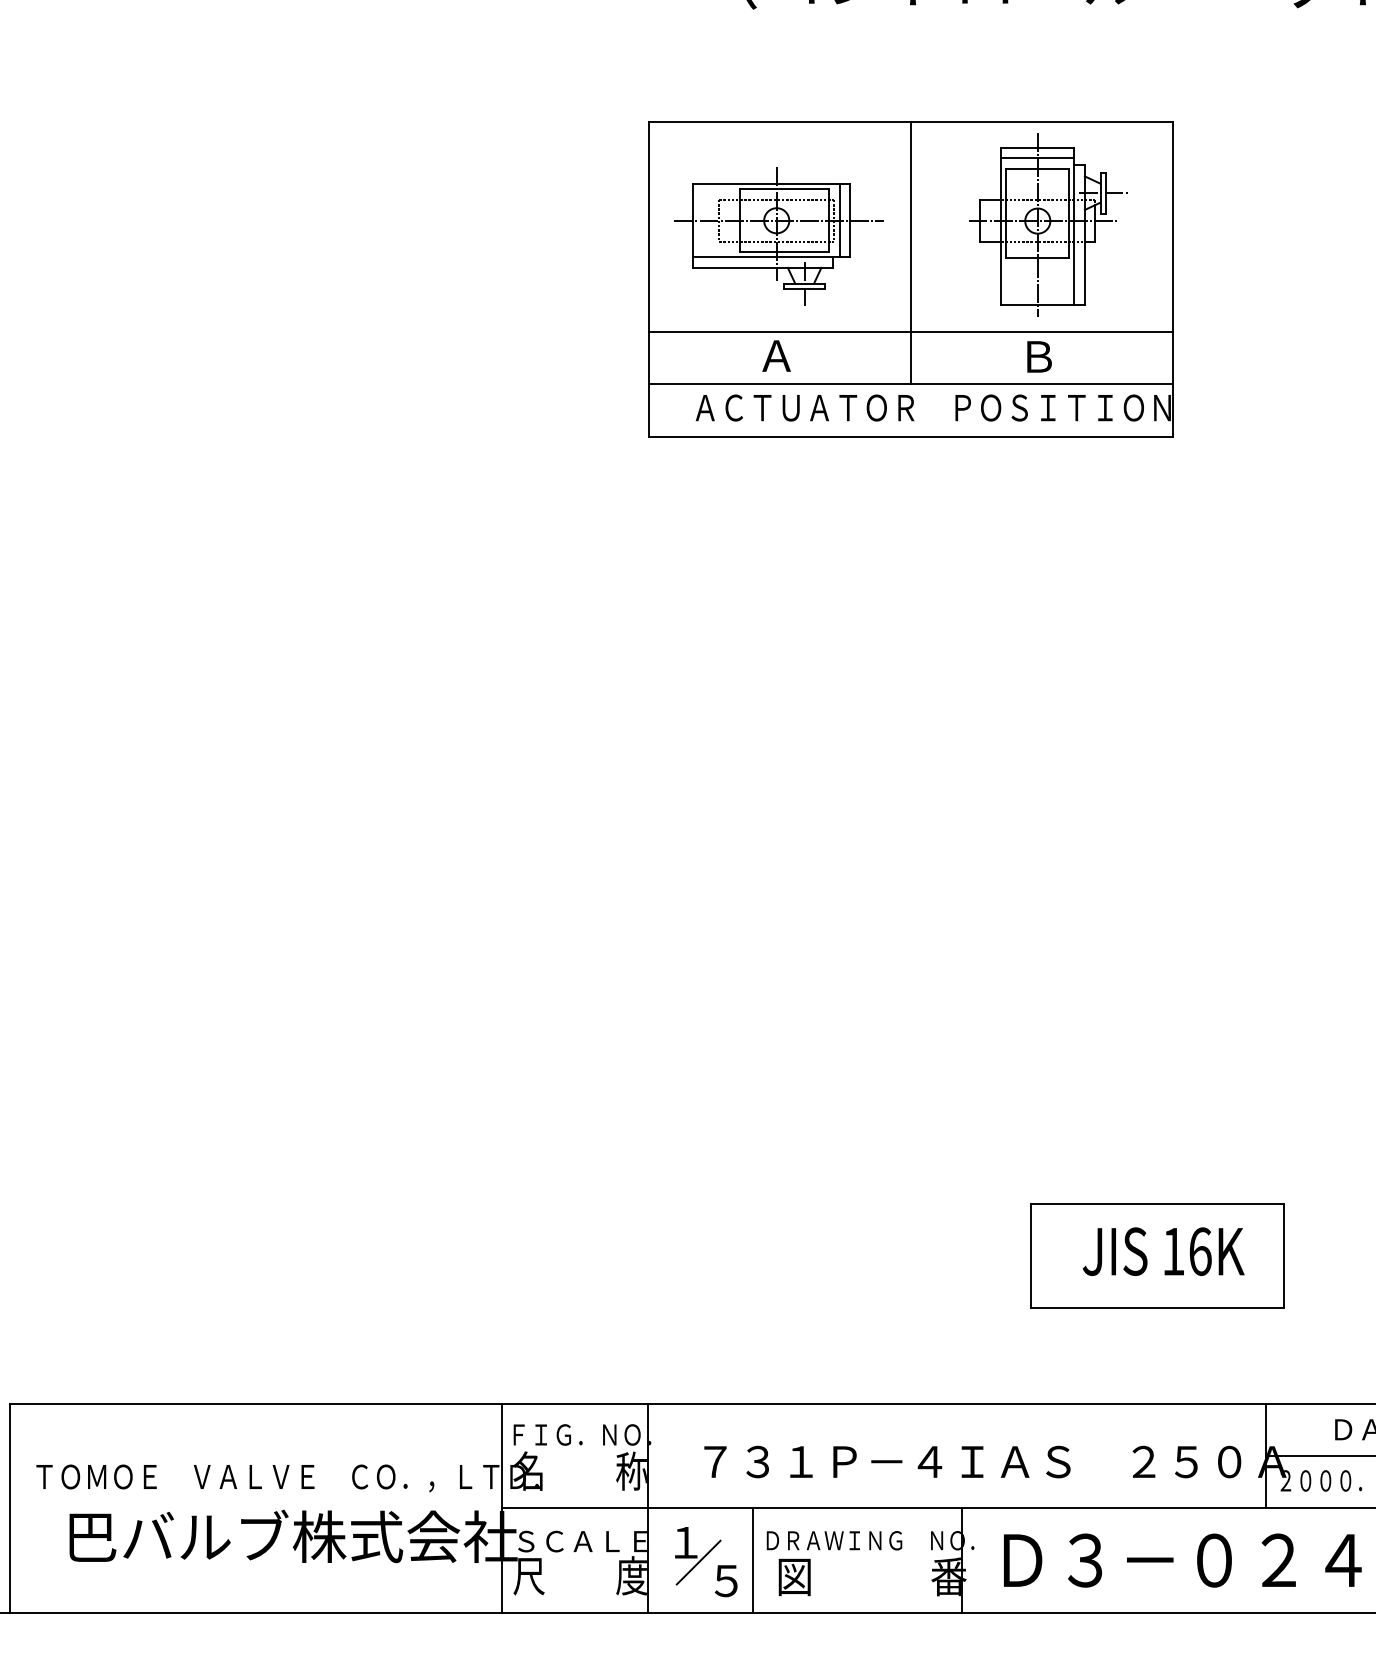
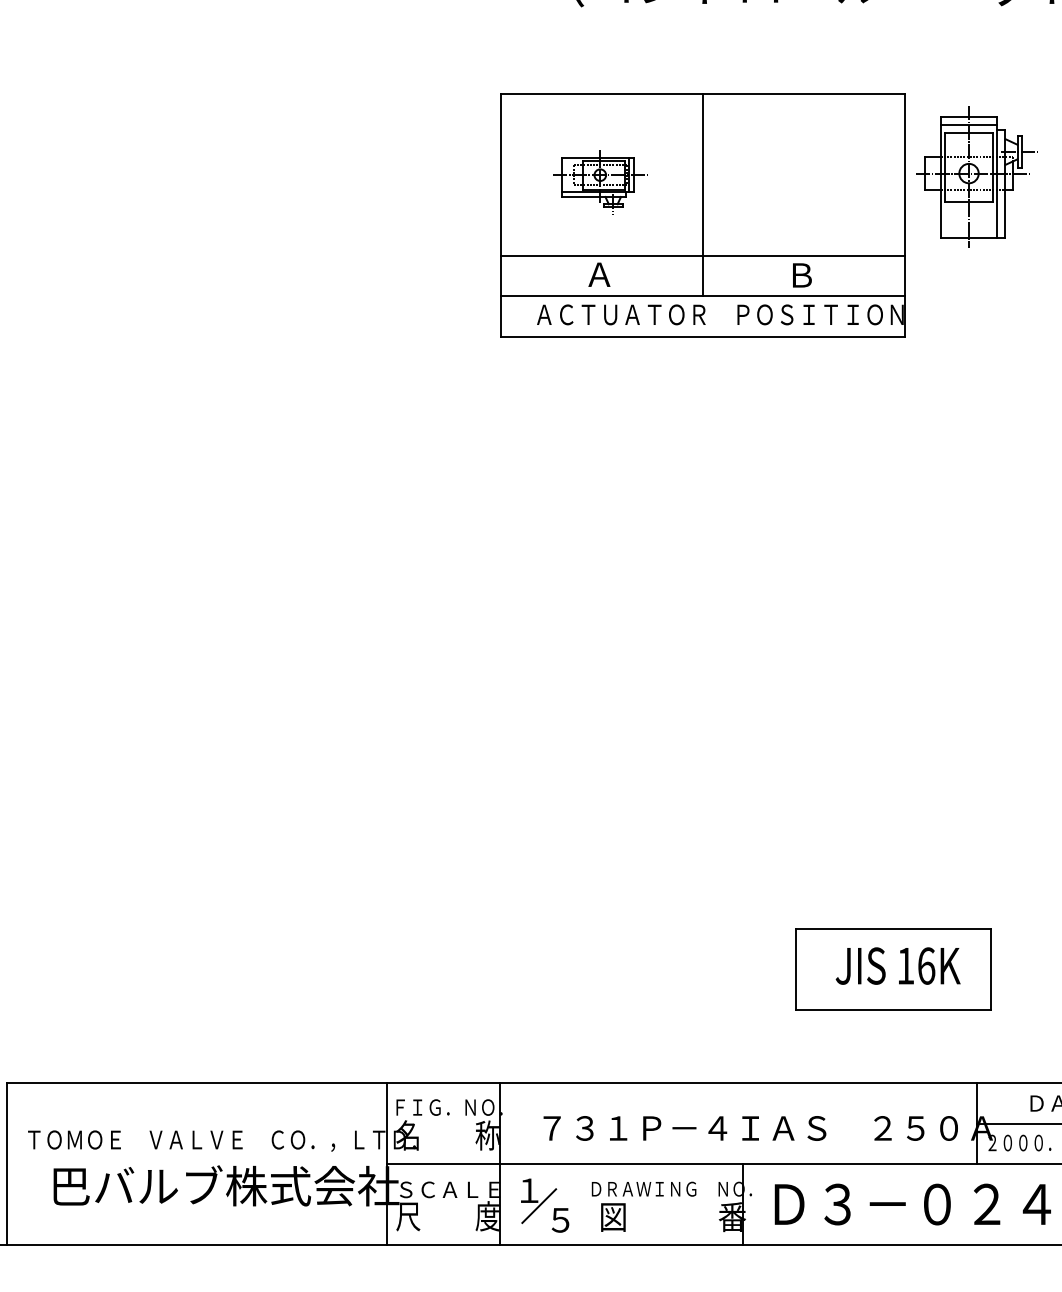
part: (1047, 224) -> (976, 176), moved
part: (779, 236) -> (601, 182), size x0.6
line: (753, 1560) -> (581, 1204), removed

